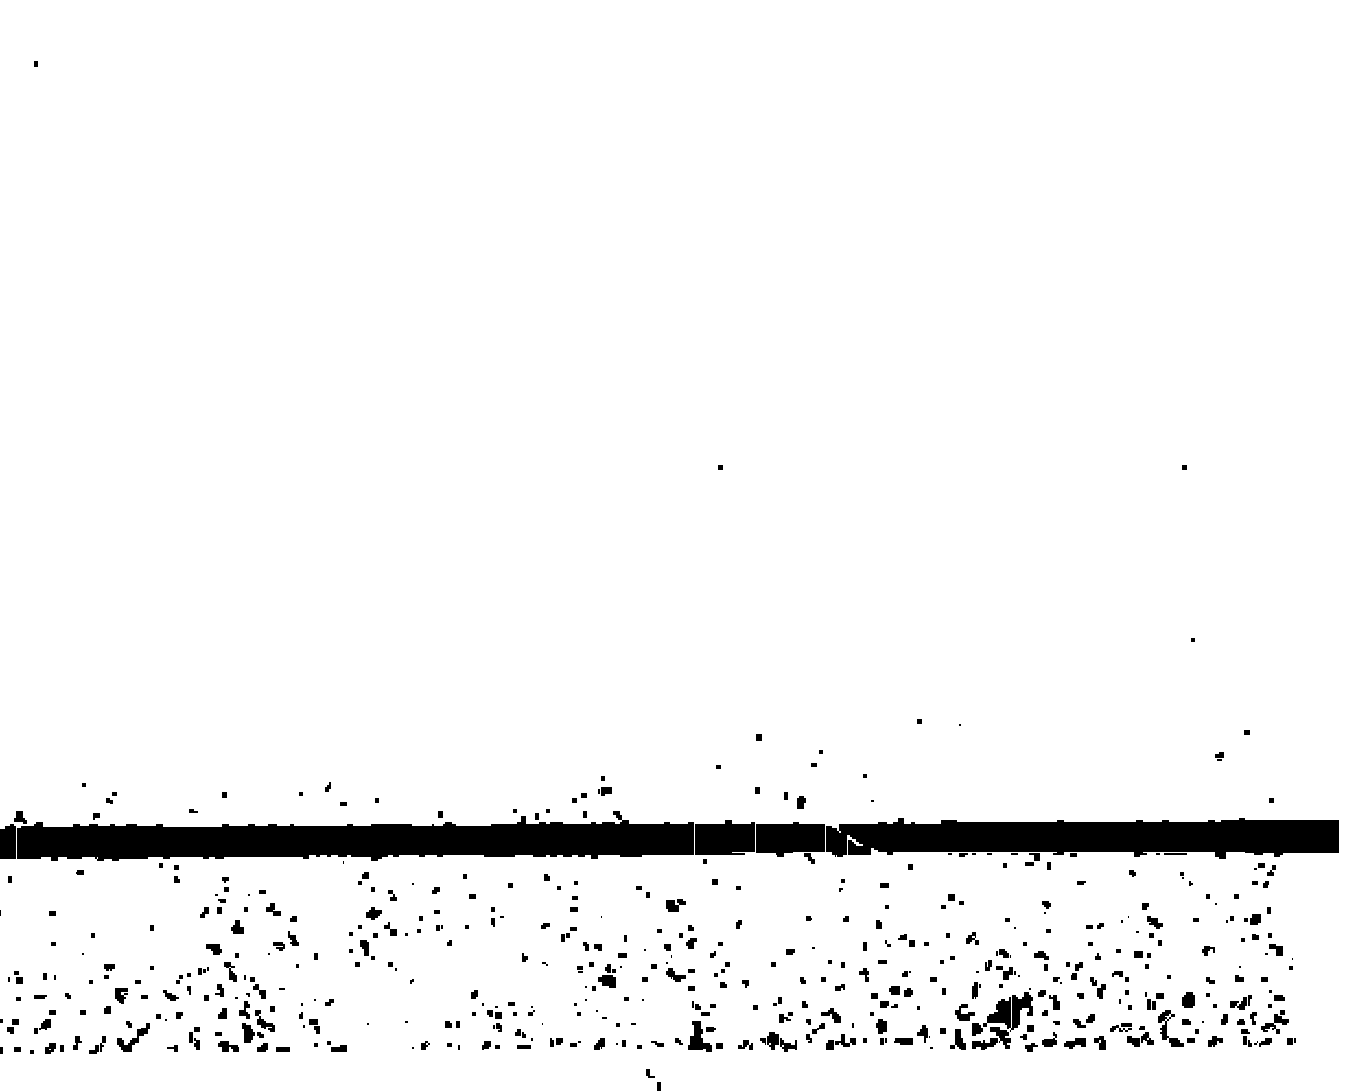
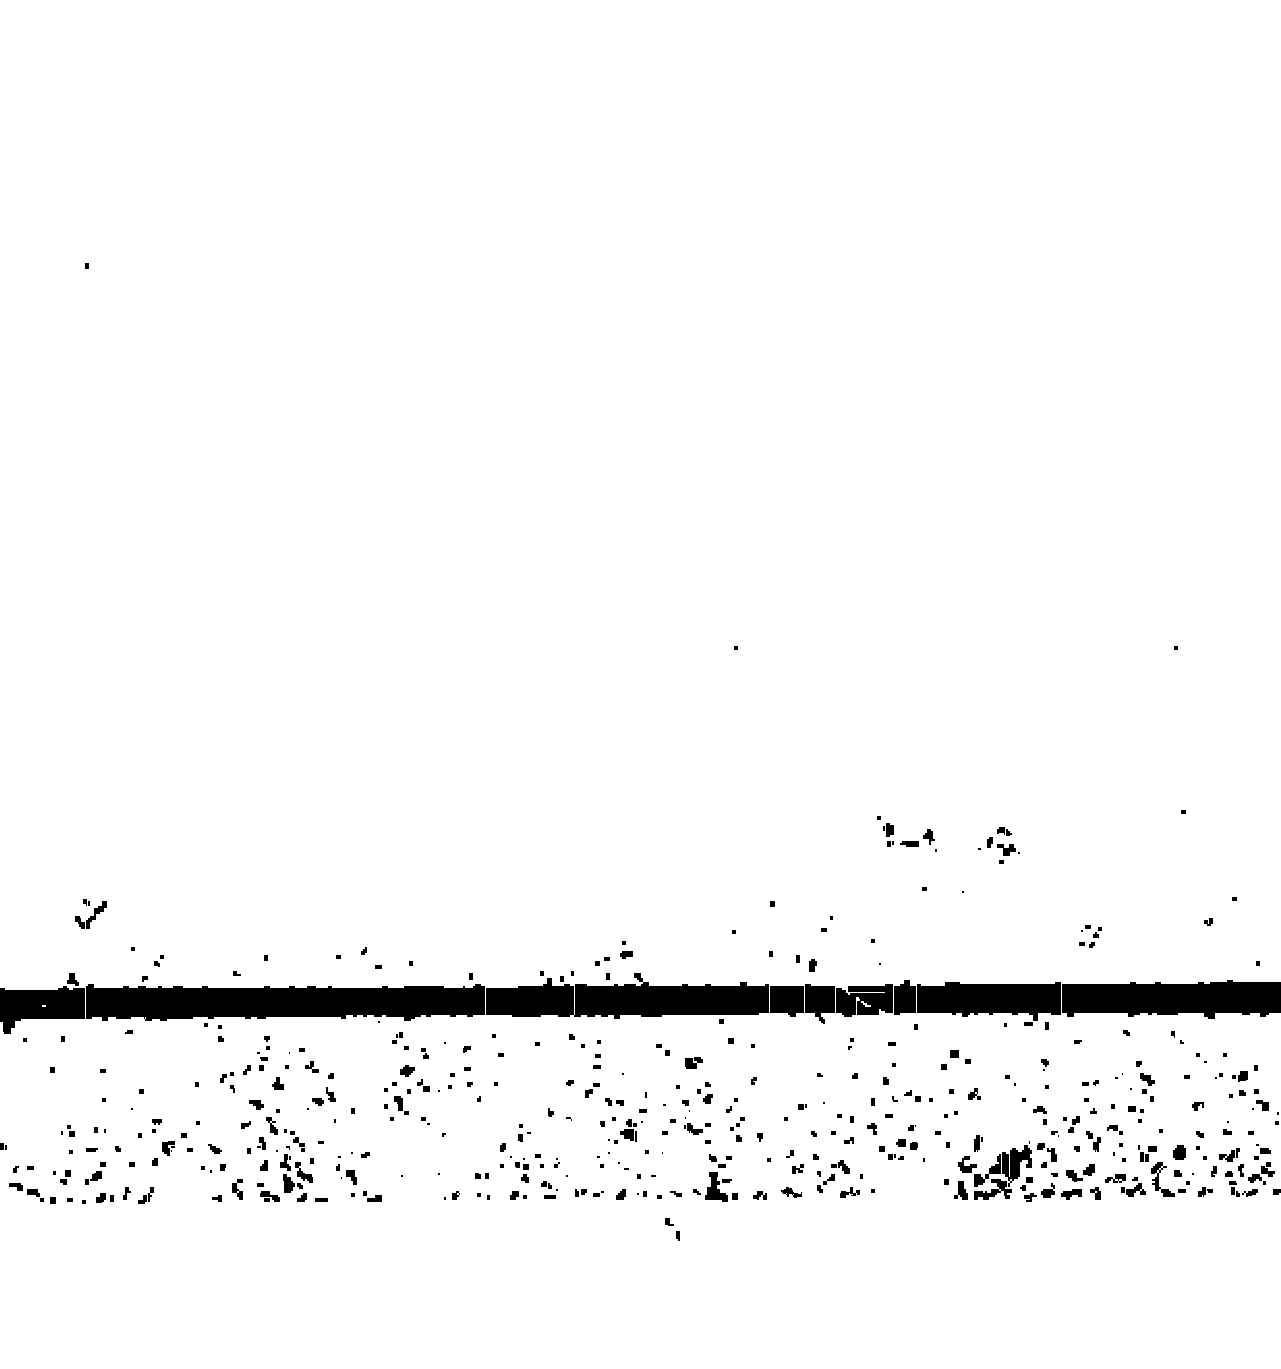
part: (1264, 875) -> (1090, 936), moved
part: (952, 901) -> (955, 1059), size x1.4
part: (497, 916) -> (524, 1132), moved
part: (997, 968) -> (998, 845), moved
part: (183, 983) -> (227, 1082), moved
part: (1084, 1020) -> (1080, 1172), size x1.4
part: (133, 1035) -> (90, 913), moved
part: (900, 1038) -> (906, 841), moved
part: (779, 1042) -> (791, 1192), size x0.6
part: (840, 1042) -> (849, 1192), size x0.7

